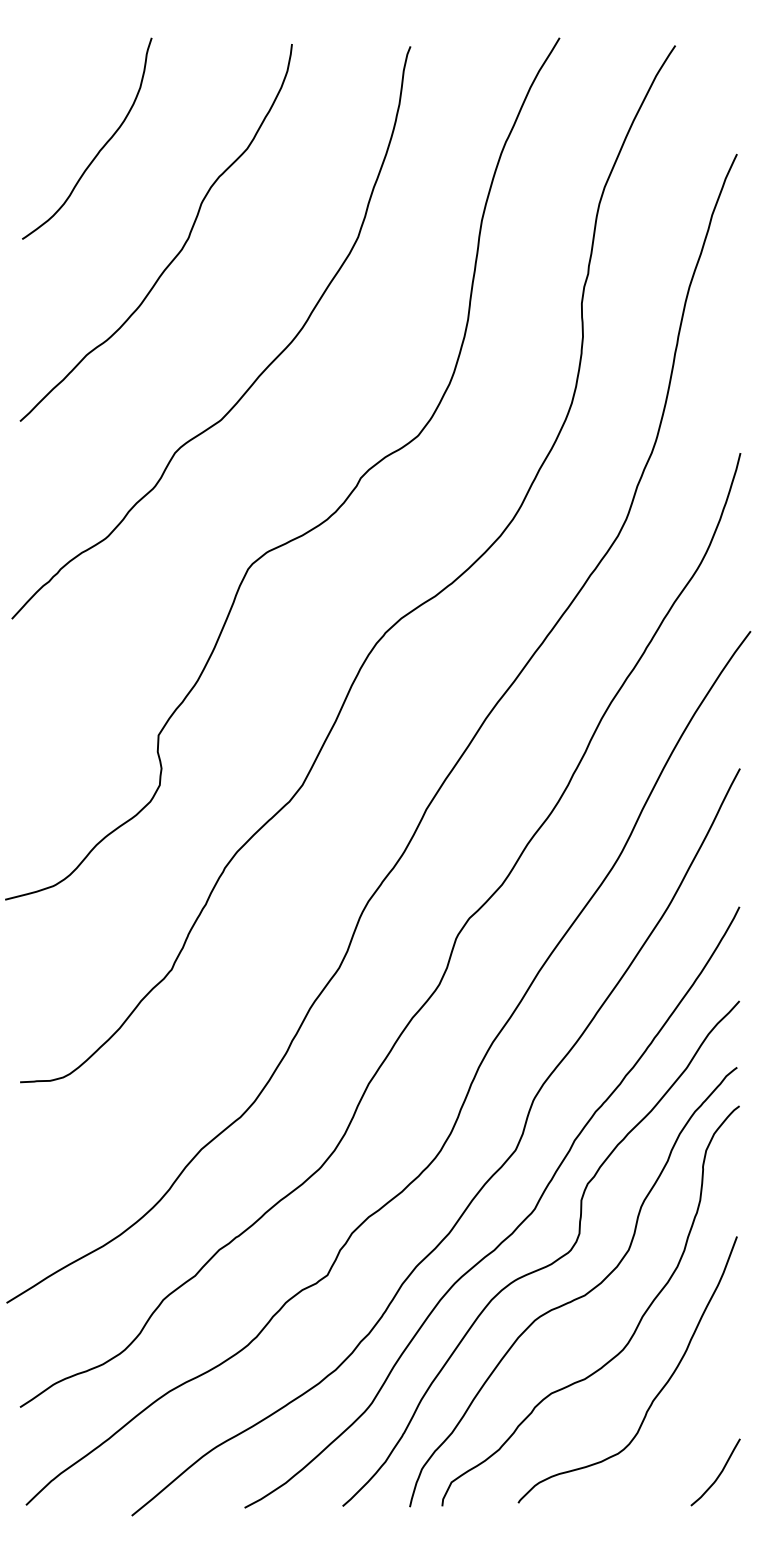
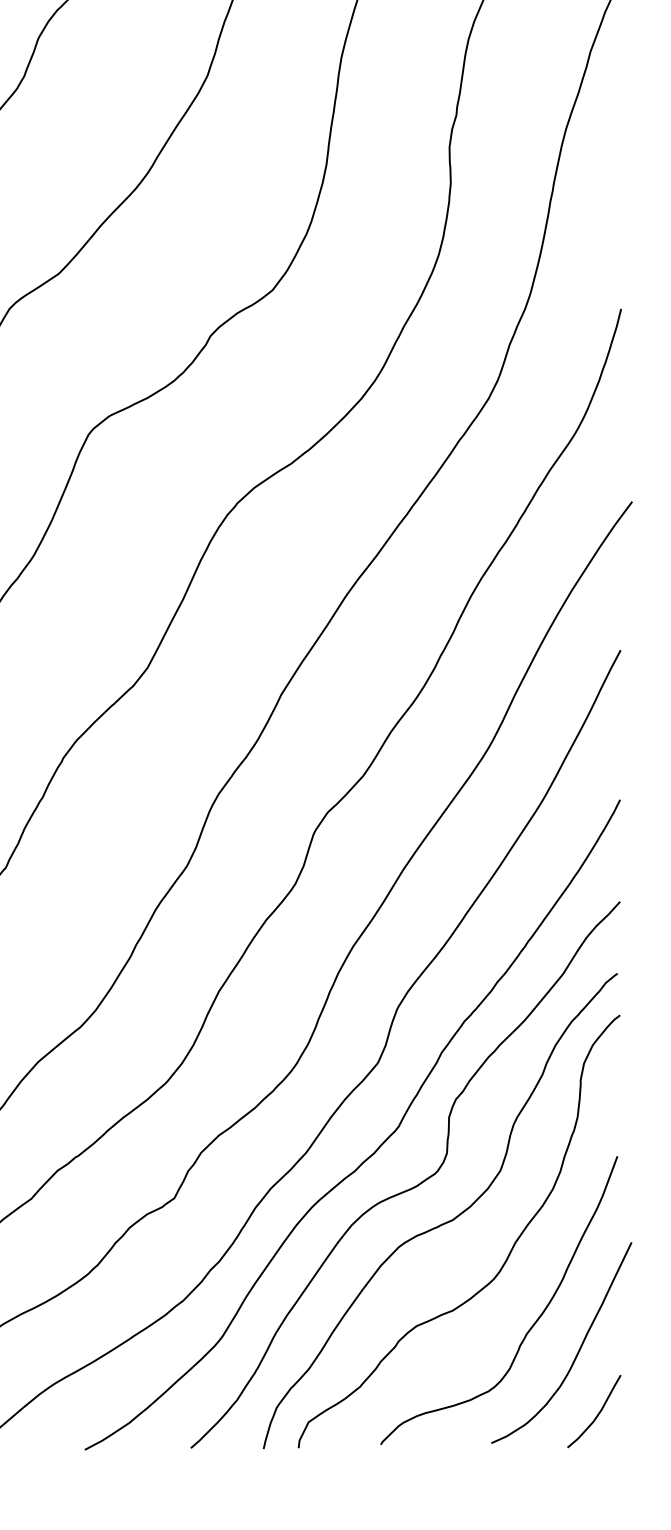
curve: (700, 1416) -> (577, 1351), added

